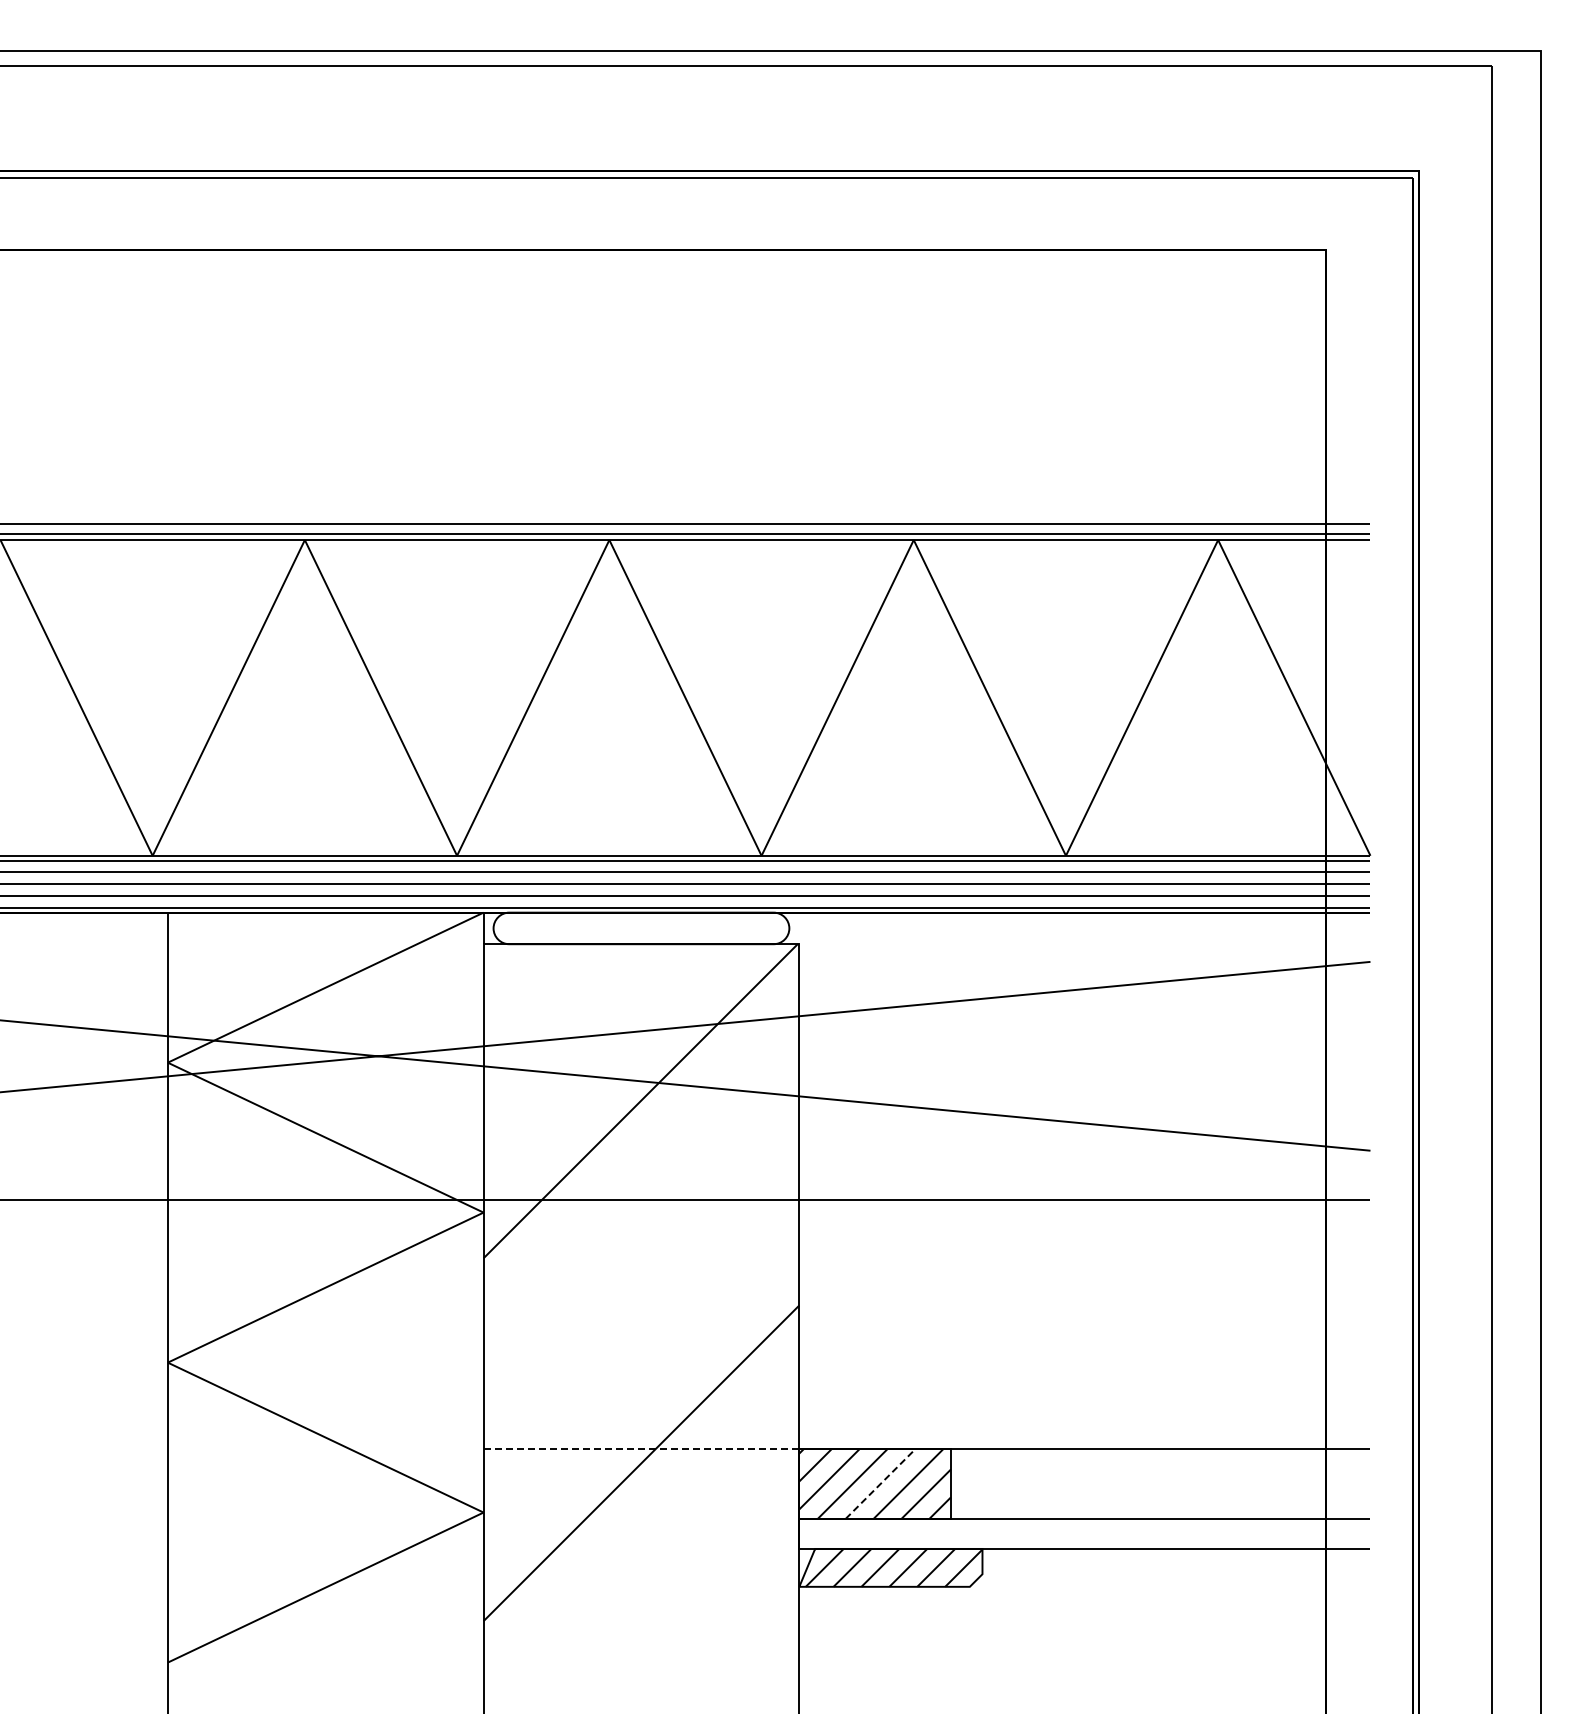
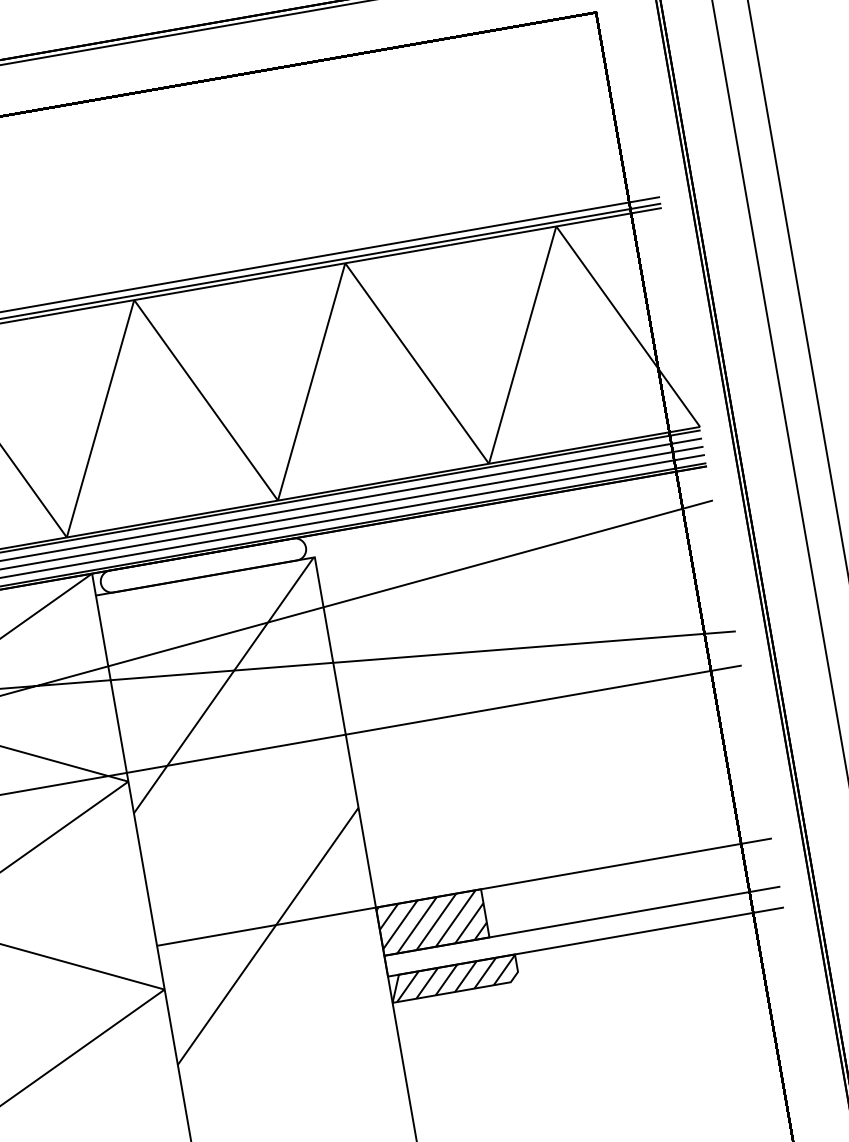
line: (641, 1449) -> (266, 926), dashed -> solid
line: (880, 1483) -> (436, 921), dashed -> solid

